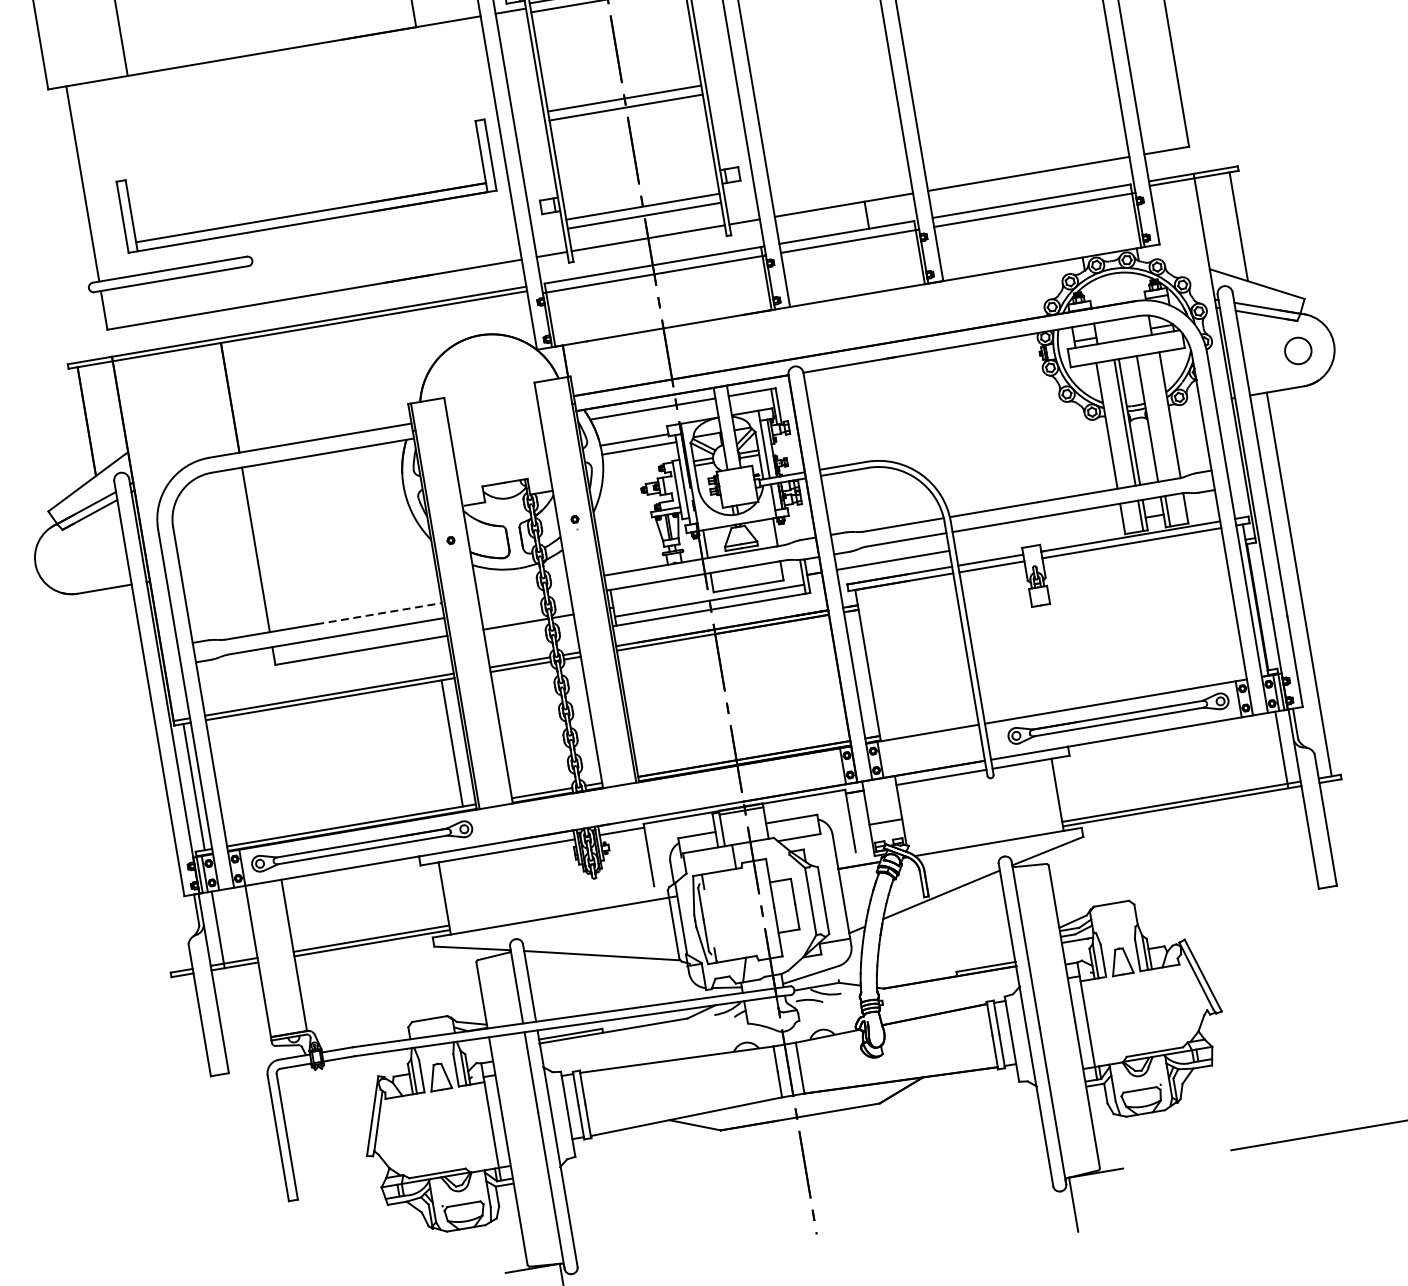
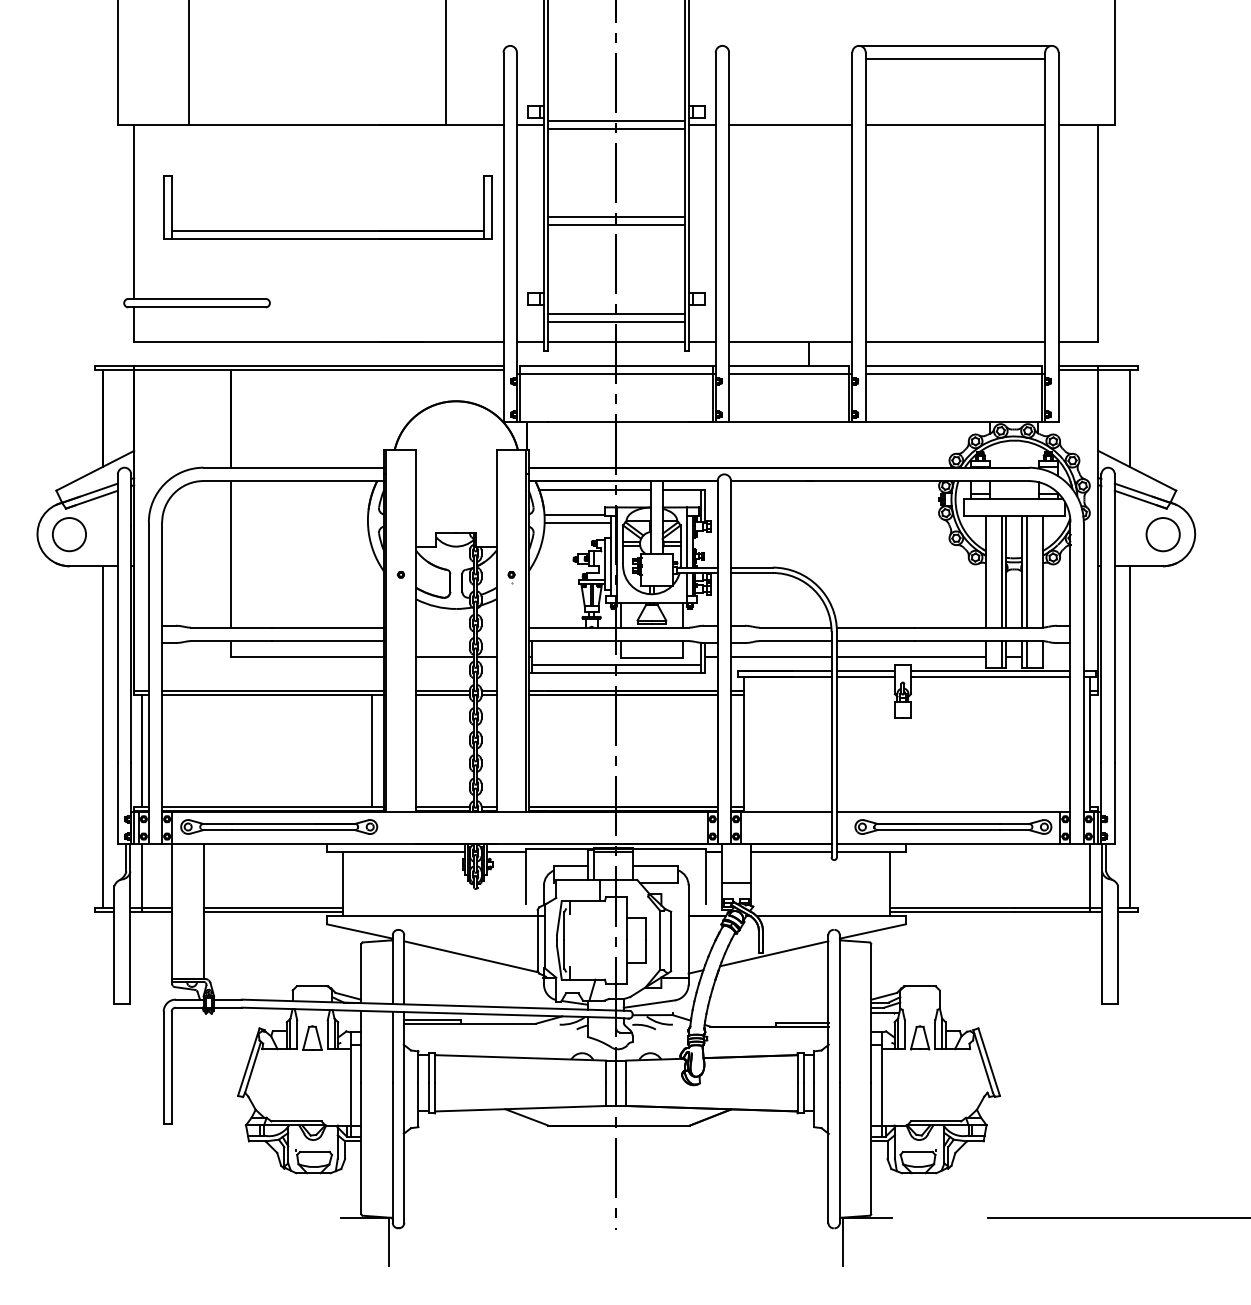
part: (310, 211) -> (327, 230), moved
circle: (1297, 350) -> (1162, 534), size x1.43
line: (1152, 418) -> (1026, 571), added
line: (1039, 535) -> (911, 656), added
circle: (71, 558) -> (69, 534), added
line: (378, 613) -> (327, 627), dashed -> solid
line: (146, 779) -> (102, 737), added

